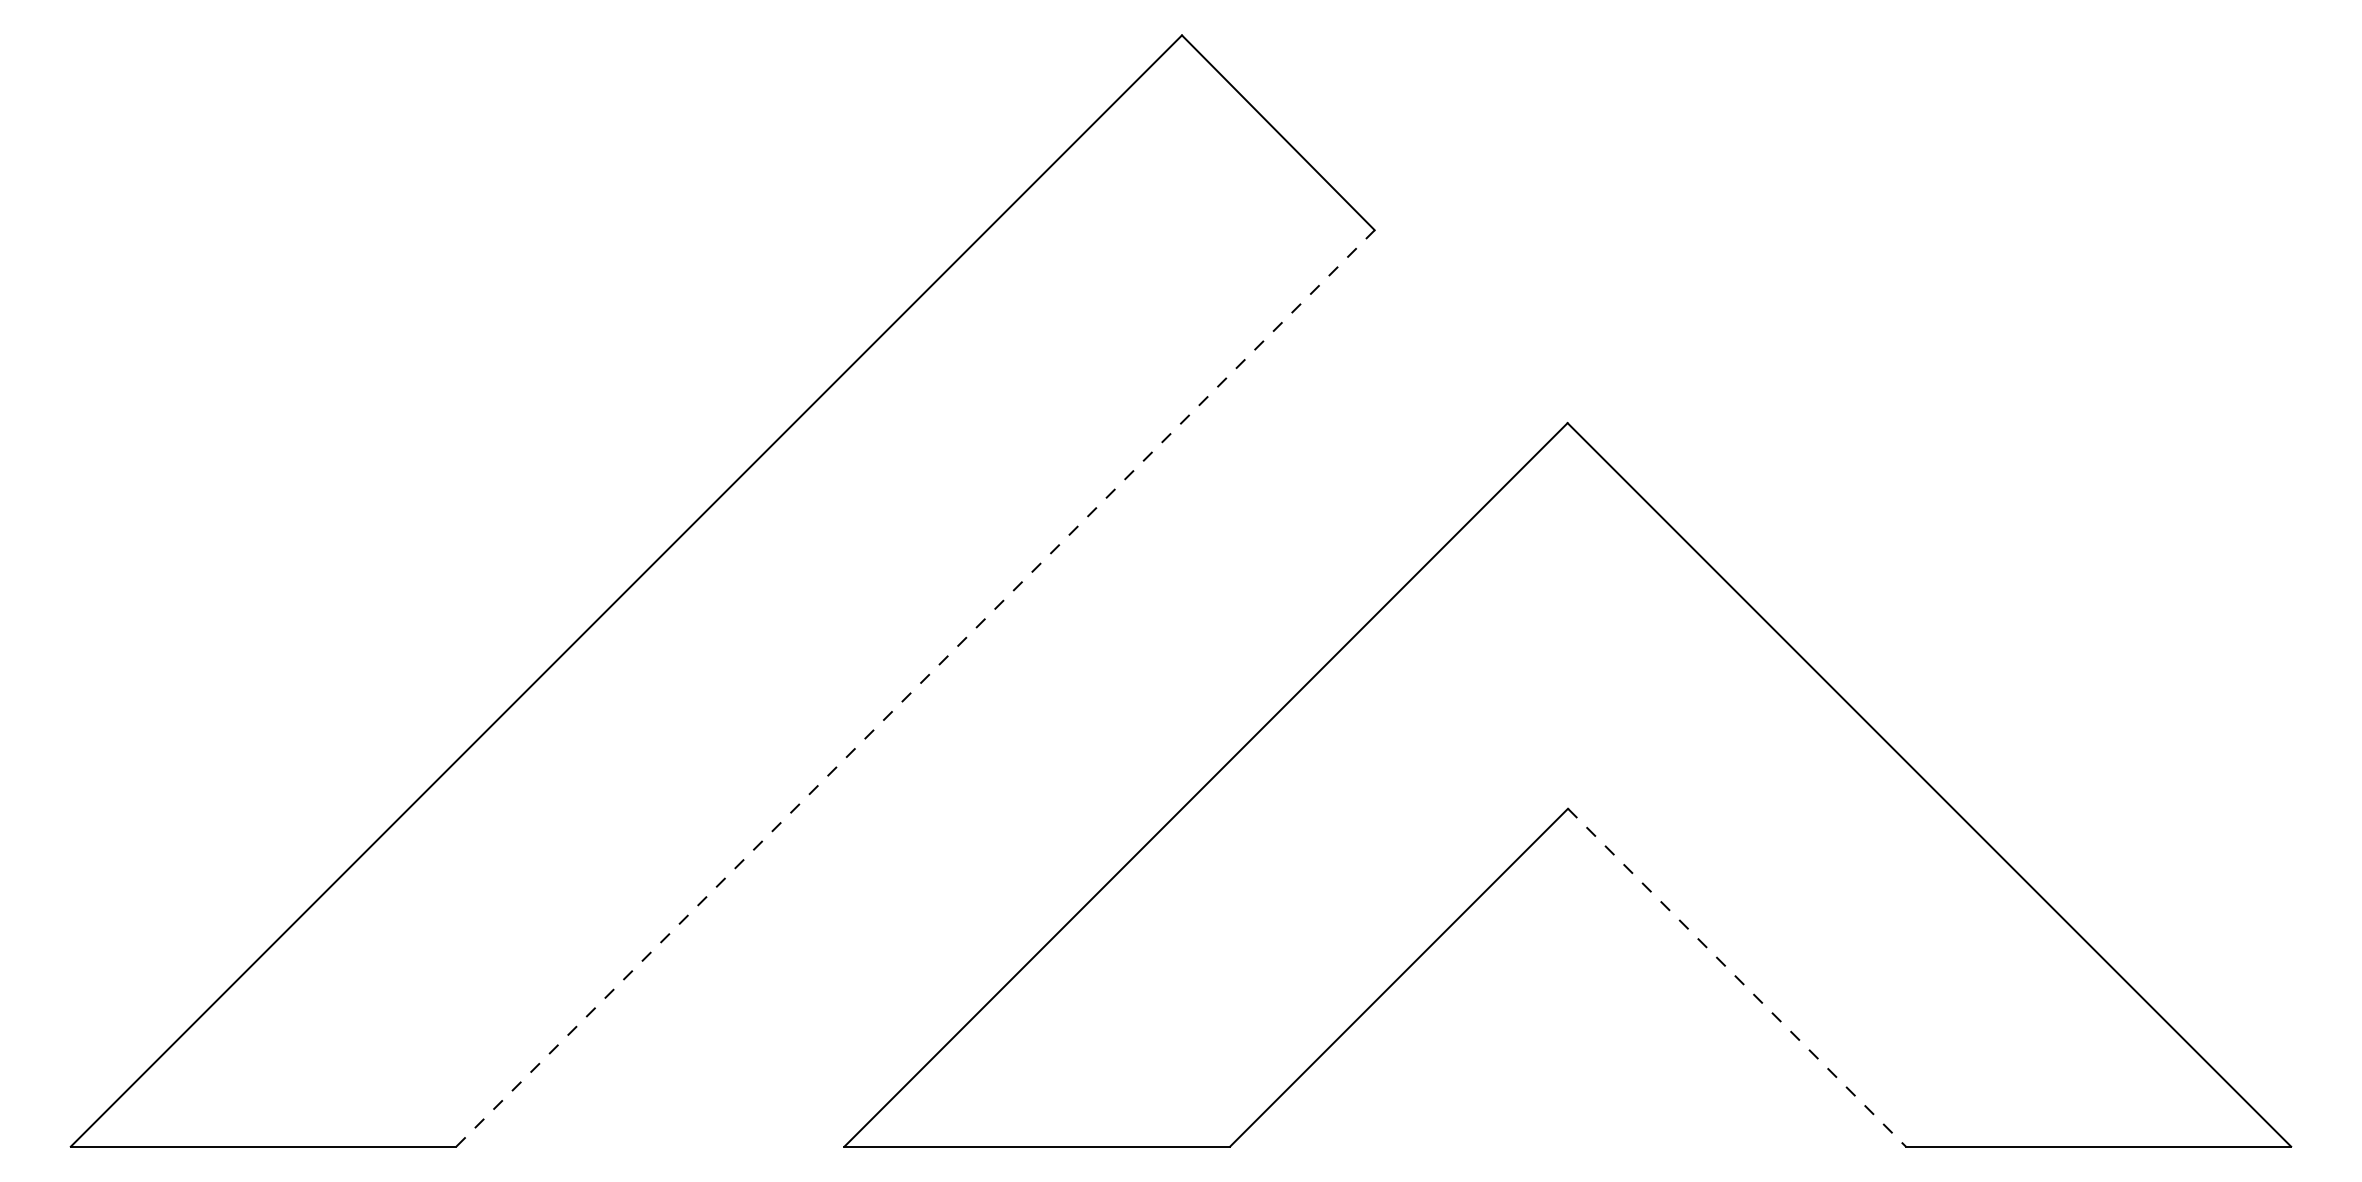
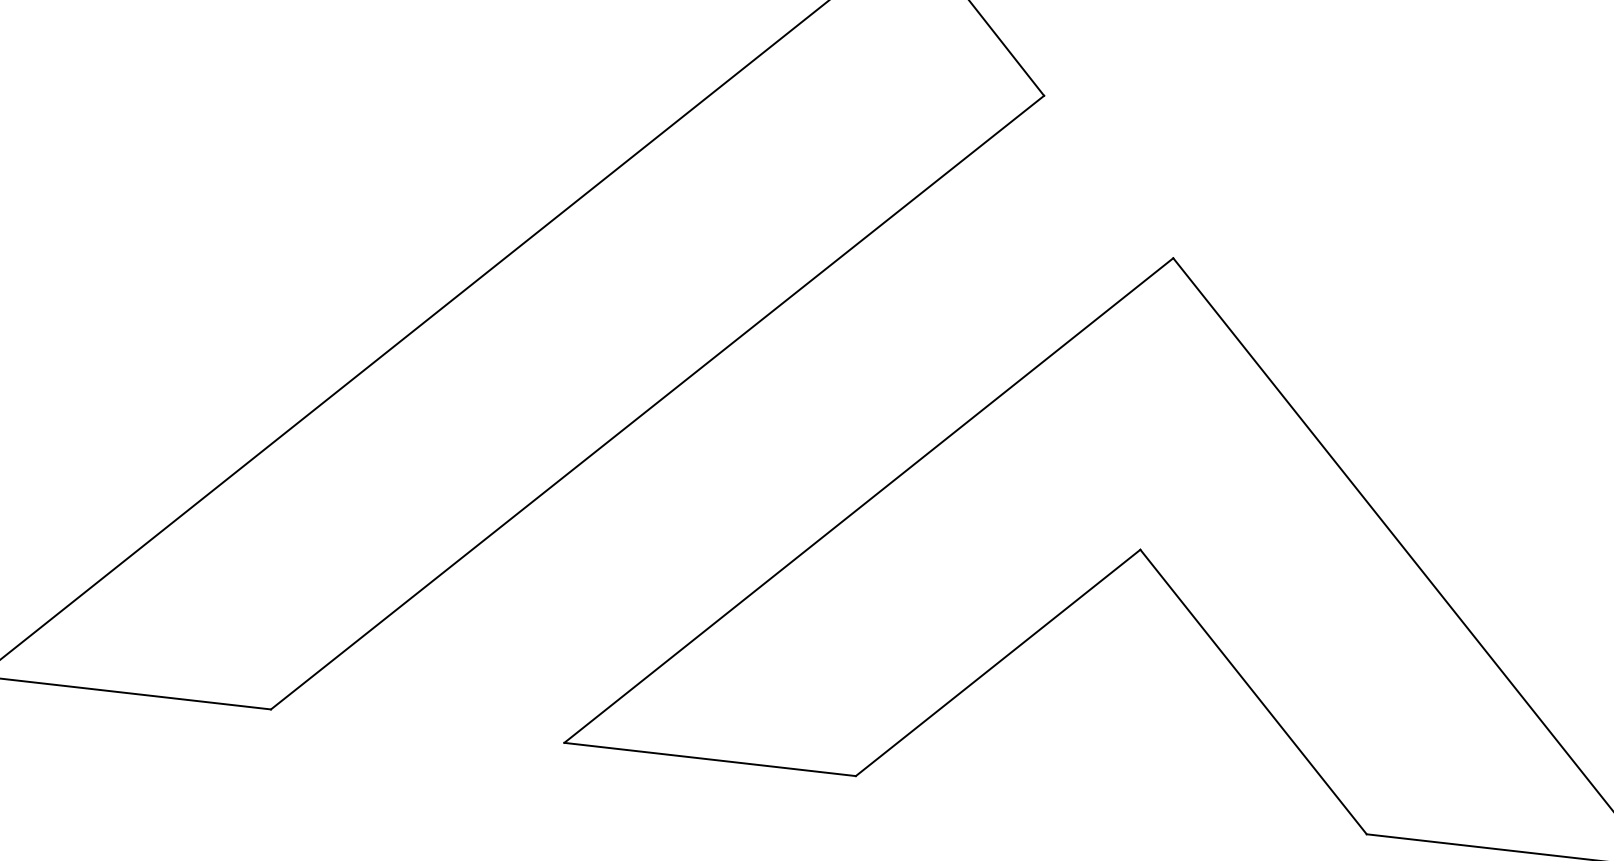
line: (915, 688) -> (657, 402), dashed -> solid
line: (1736, 977) -> (1253, 691), dashed -> solid

